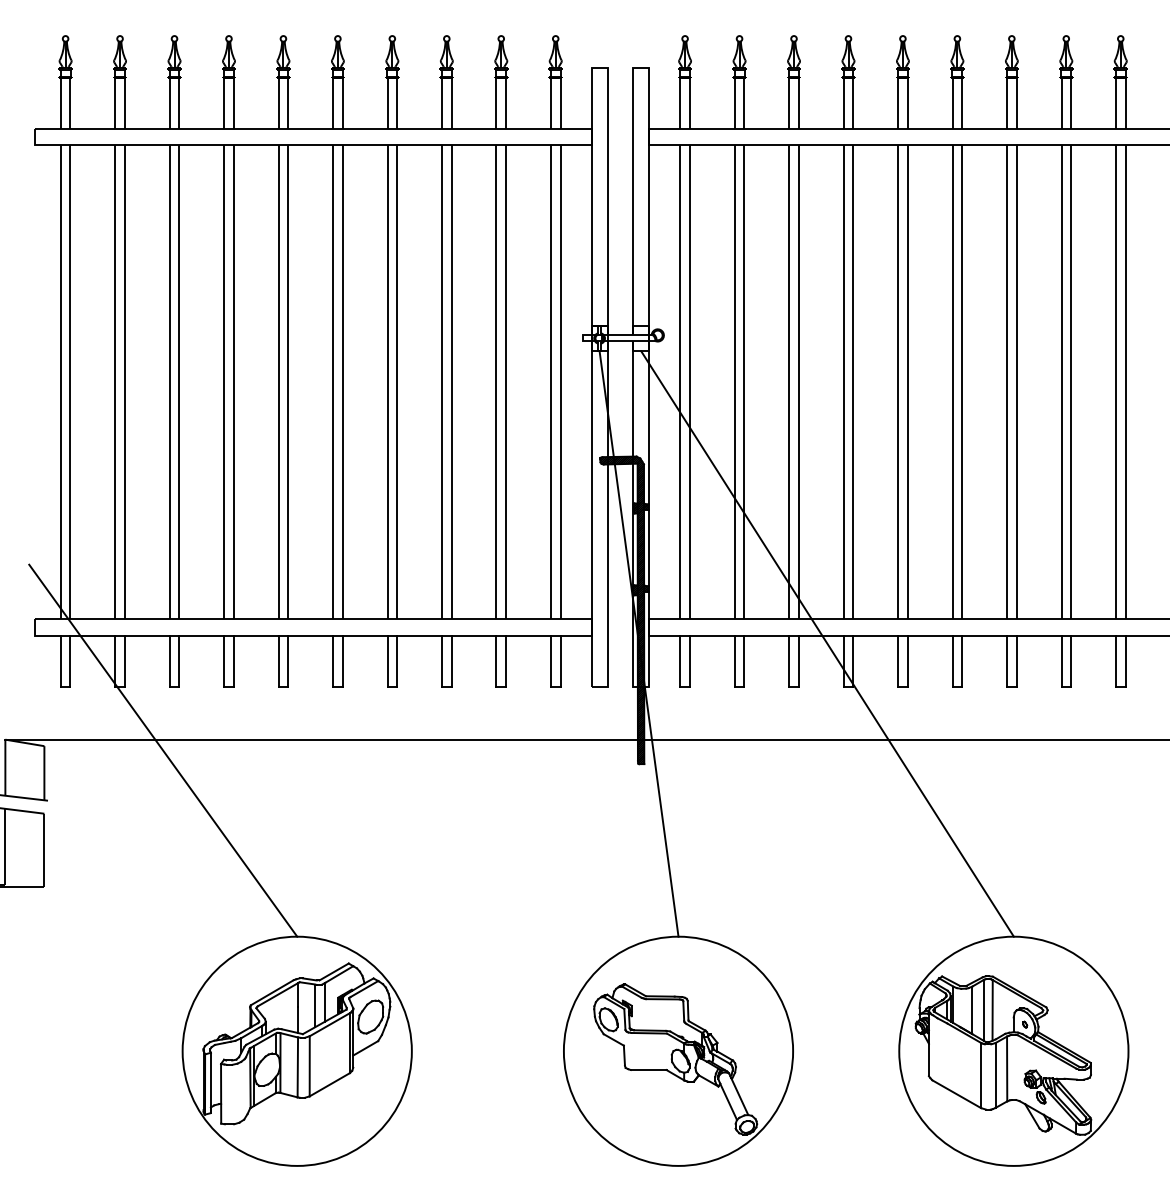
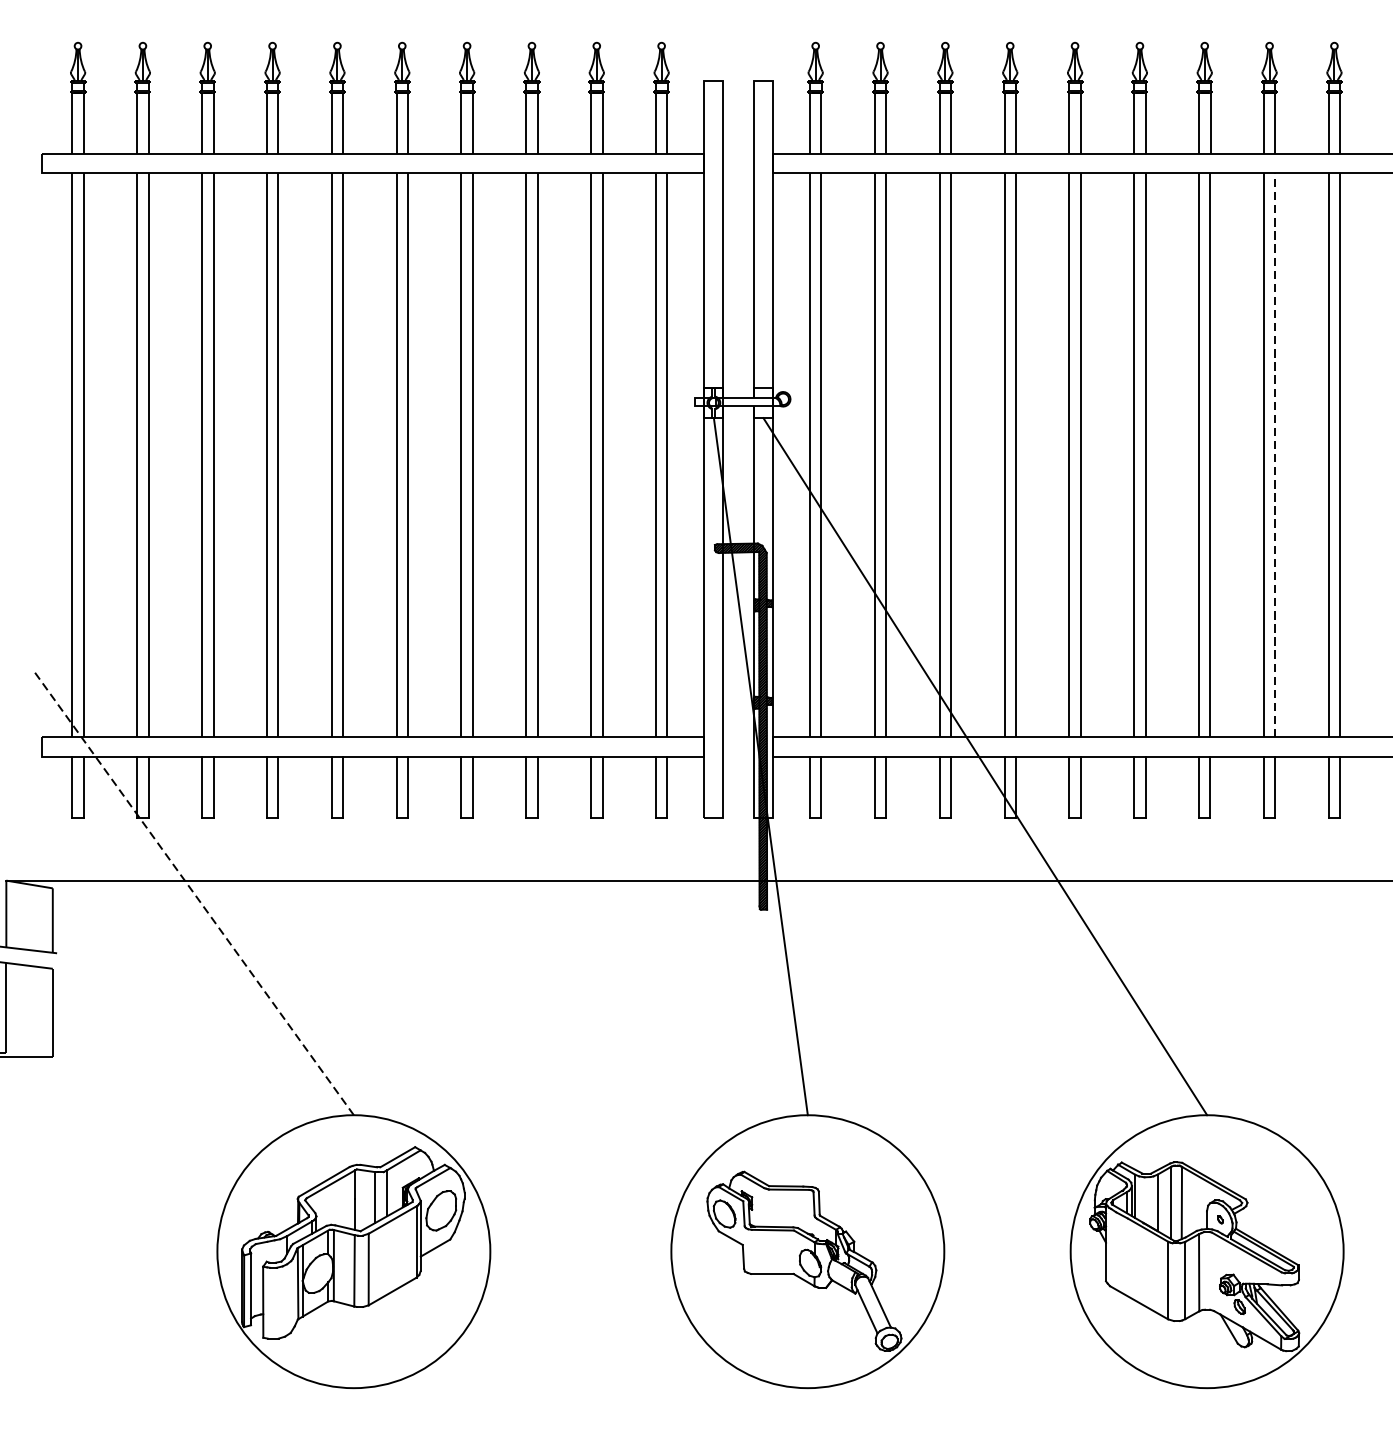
line: (1071, 381) -> (1275, 454), solid -> dashed
line: (162, 750) -> (193, 893), solid -> dashed

